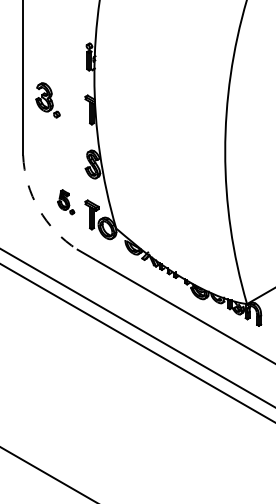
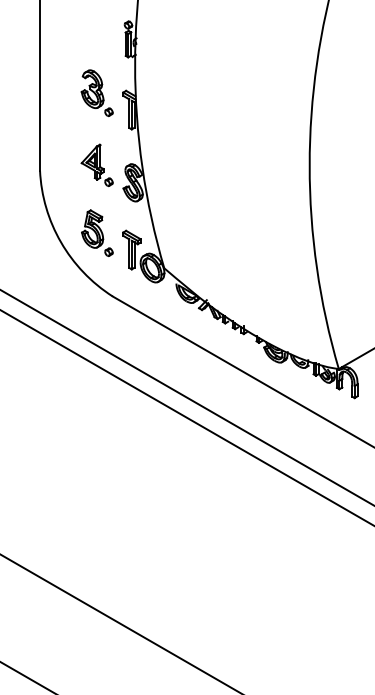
part: (47, 100) -> (96, 93), moved
part: (65, 151) -> (96, 165), added
part: (66, 201) -> (97, 232), size x1.43
arc: (39, 209) -> (61, 242), dashed -> solid

